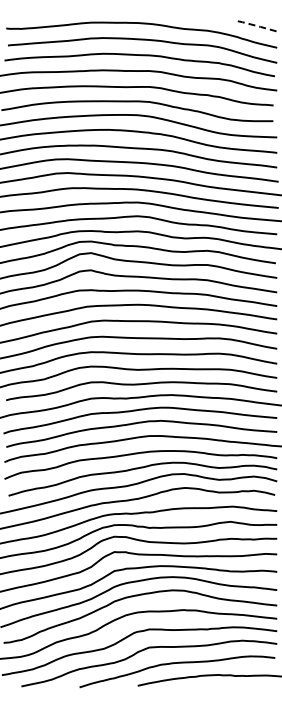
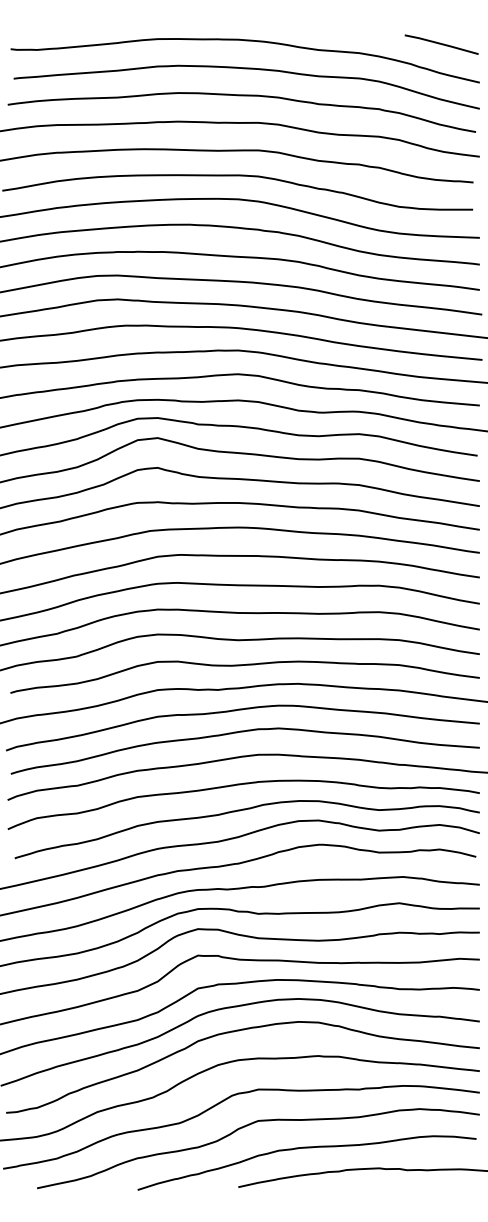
line: (254, 25) -> (440, 44), dashed -> solid

